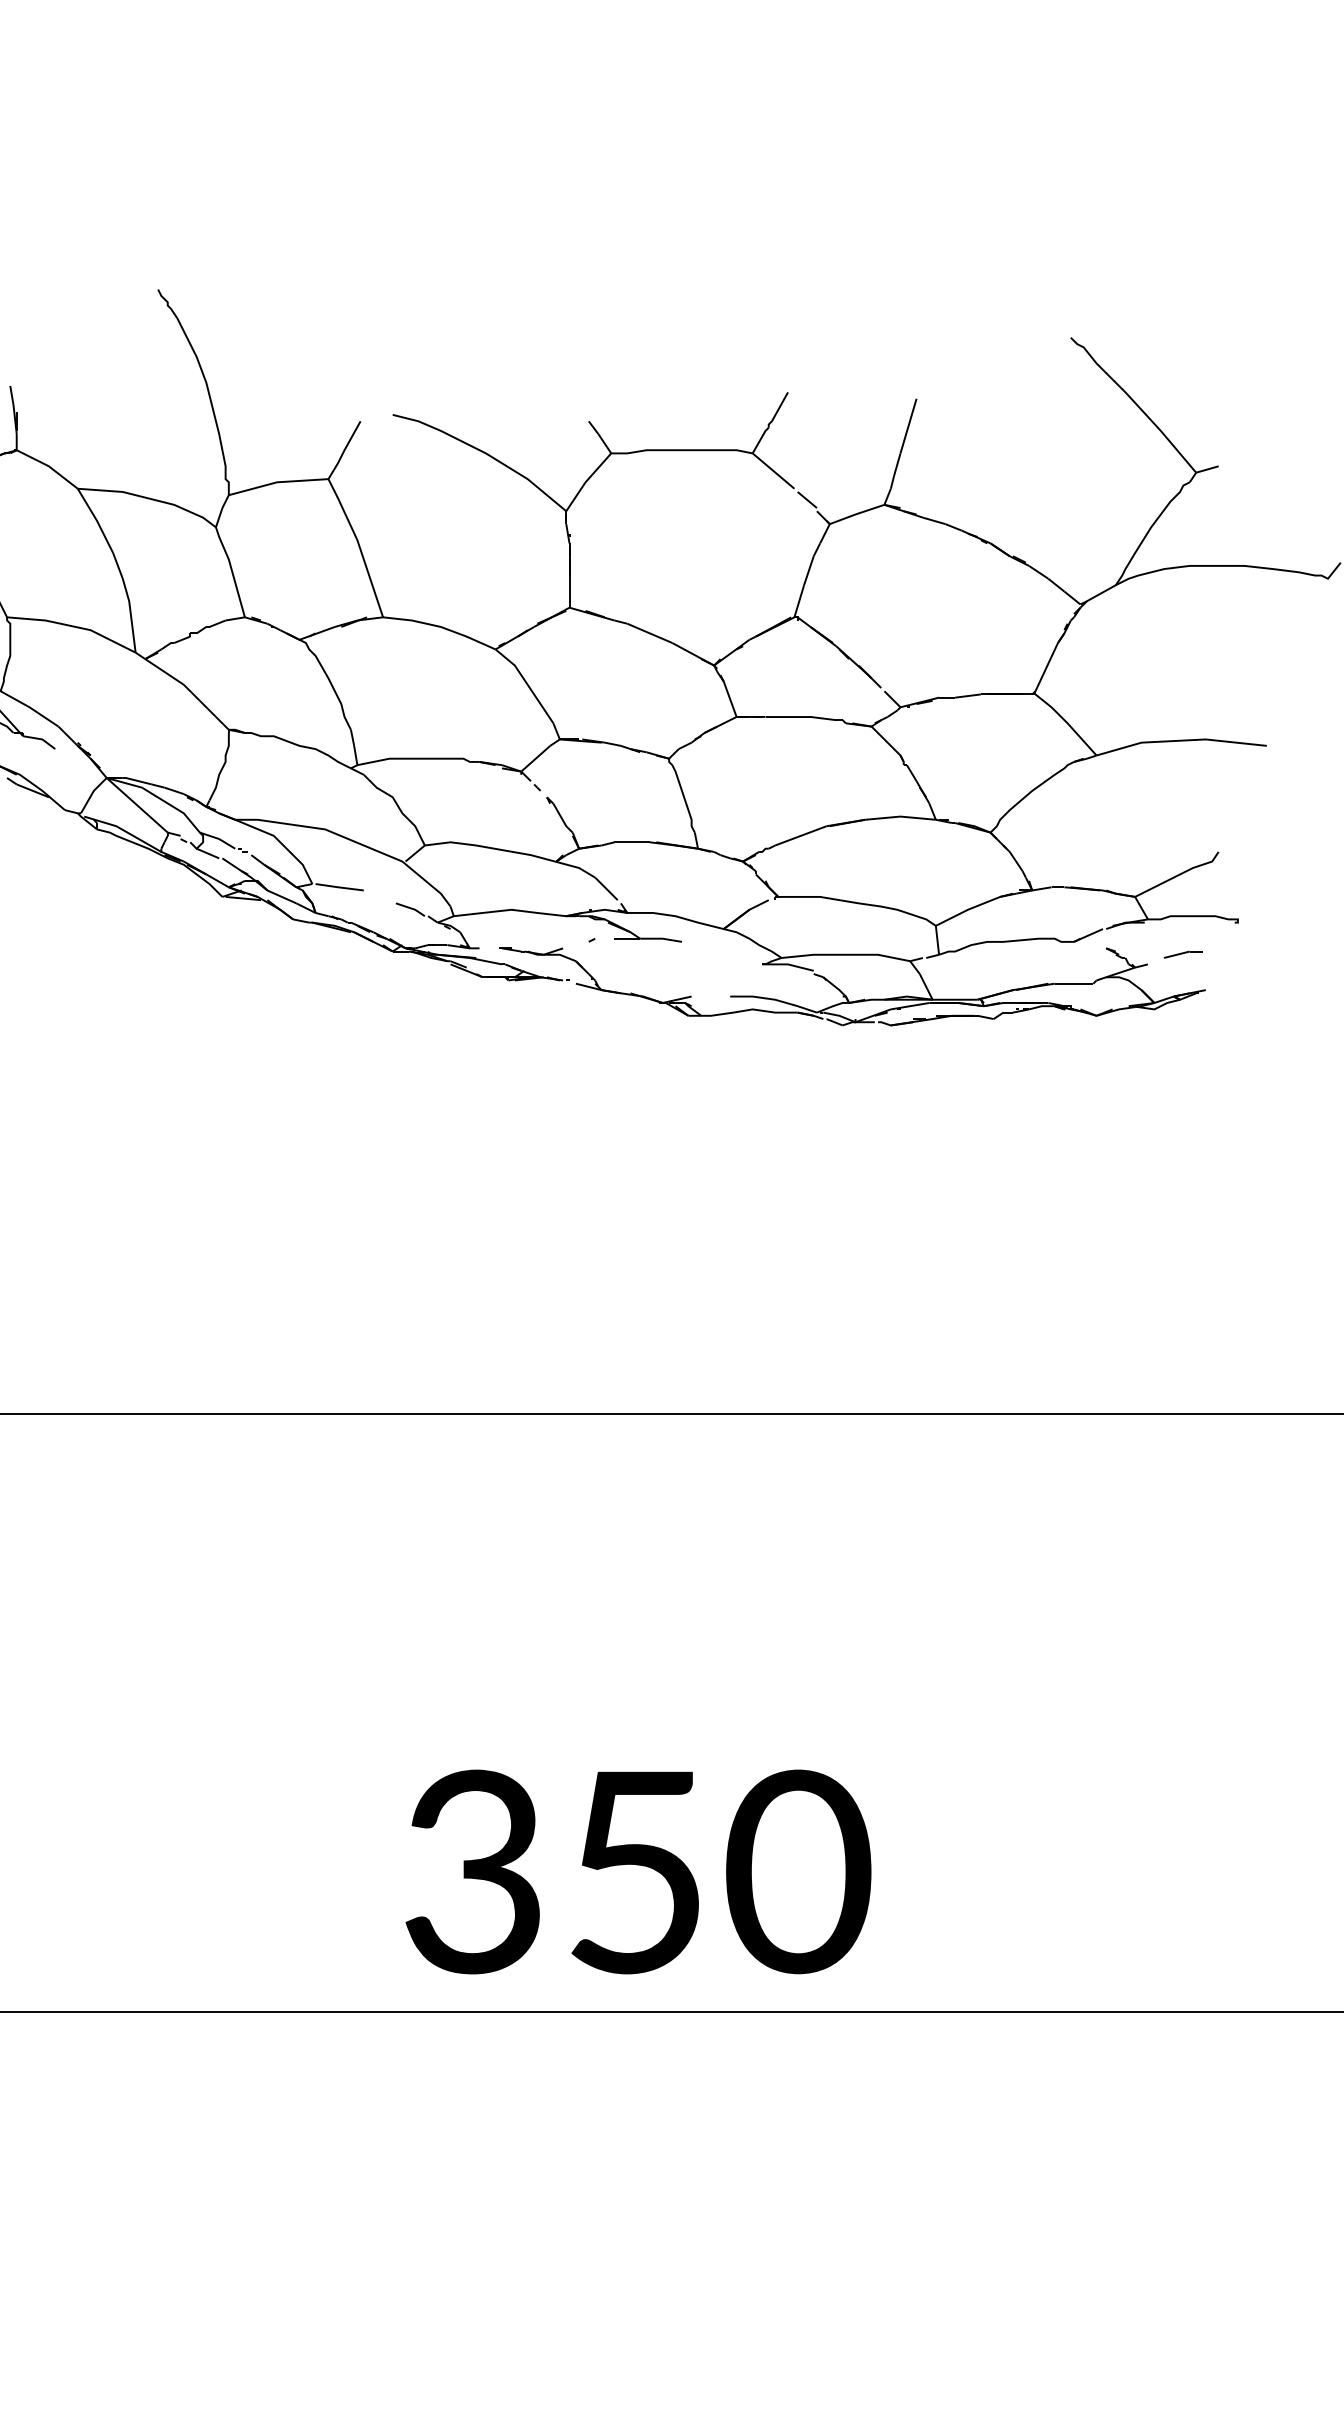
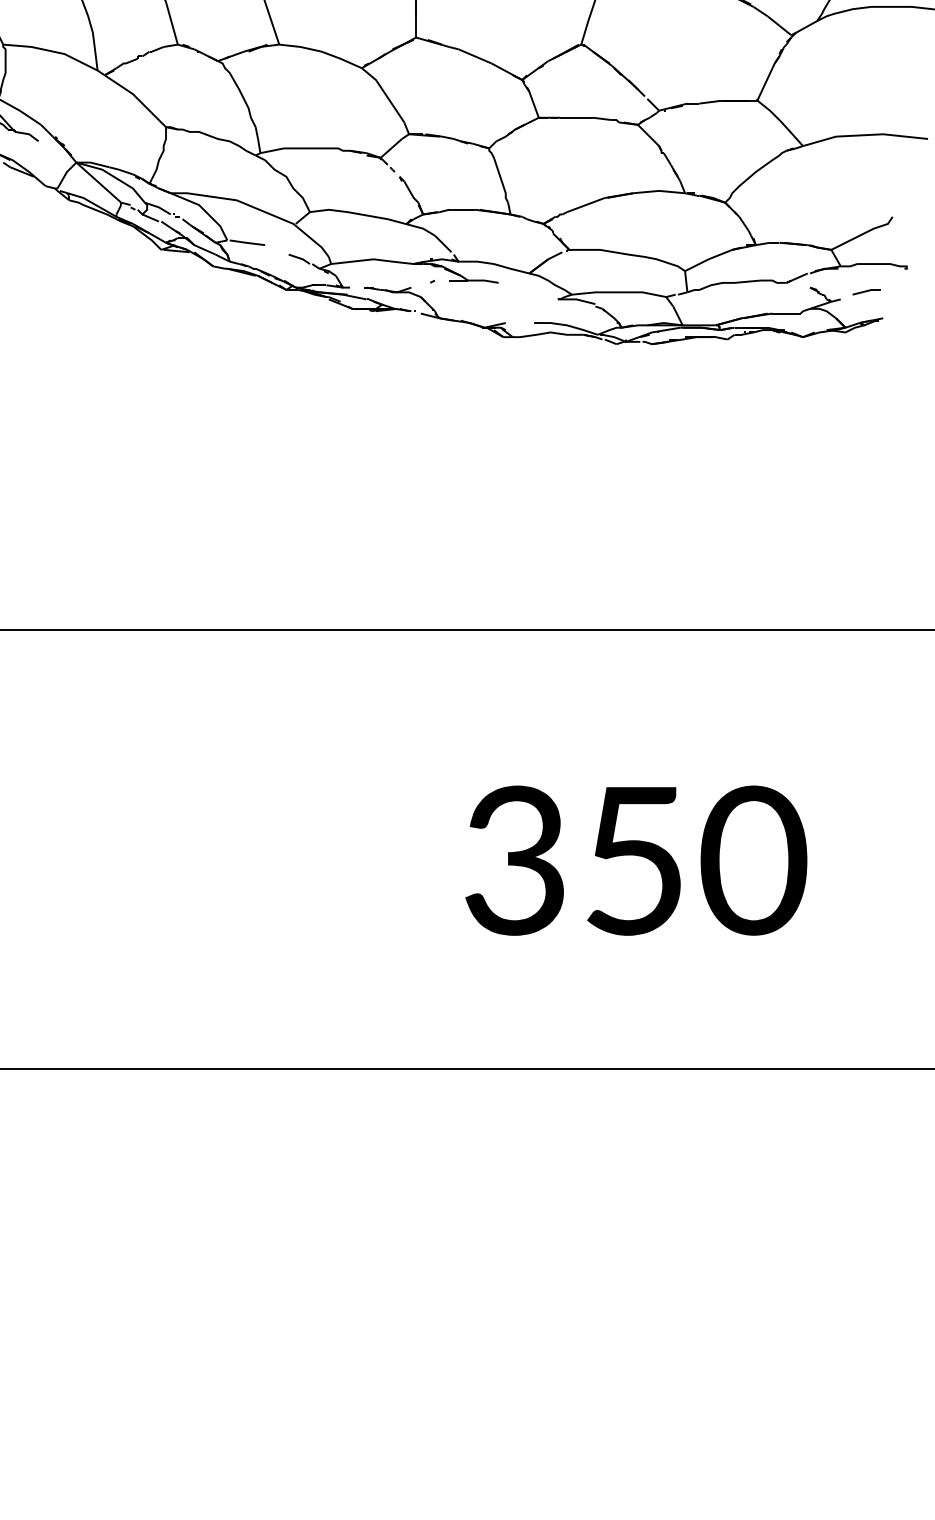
text: (638, 1871) -> (636, 860), moved

